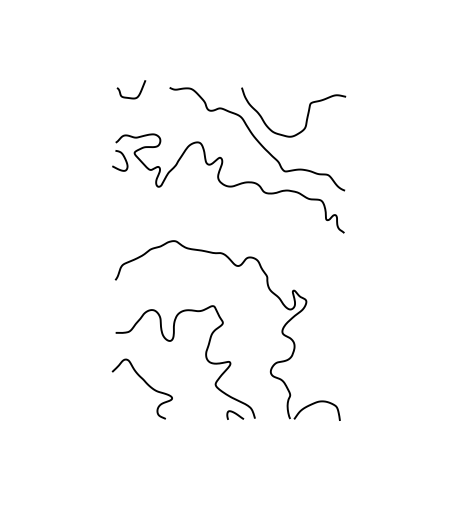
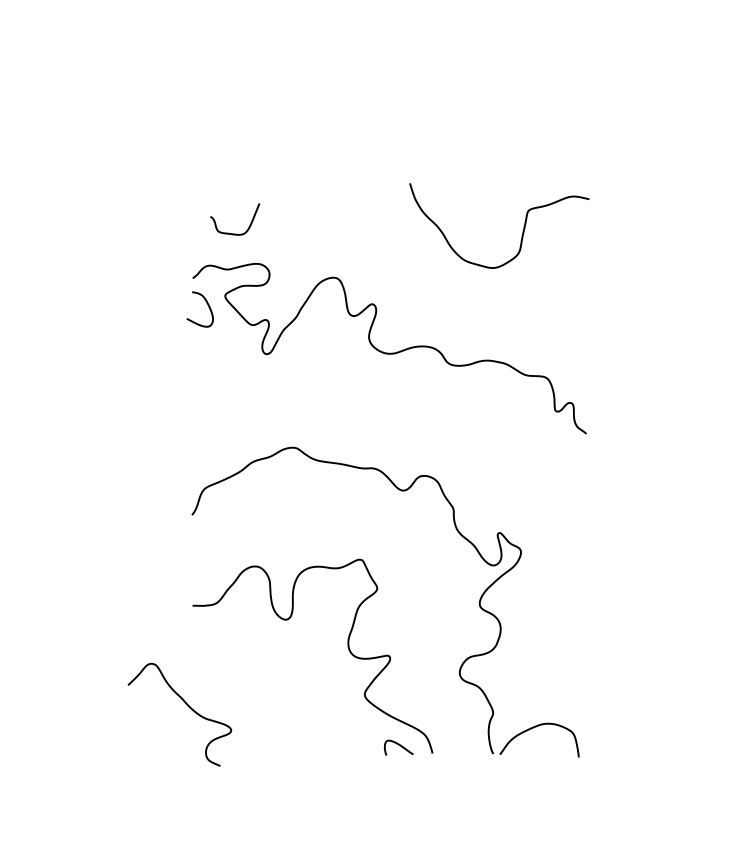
curve: (131, 97) -> (235, 233), moved
curve: (257, 139) -> (436, 272), removed
curve: (145, 383) -> (185, 705), moved

